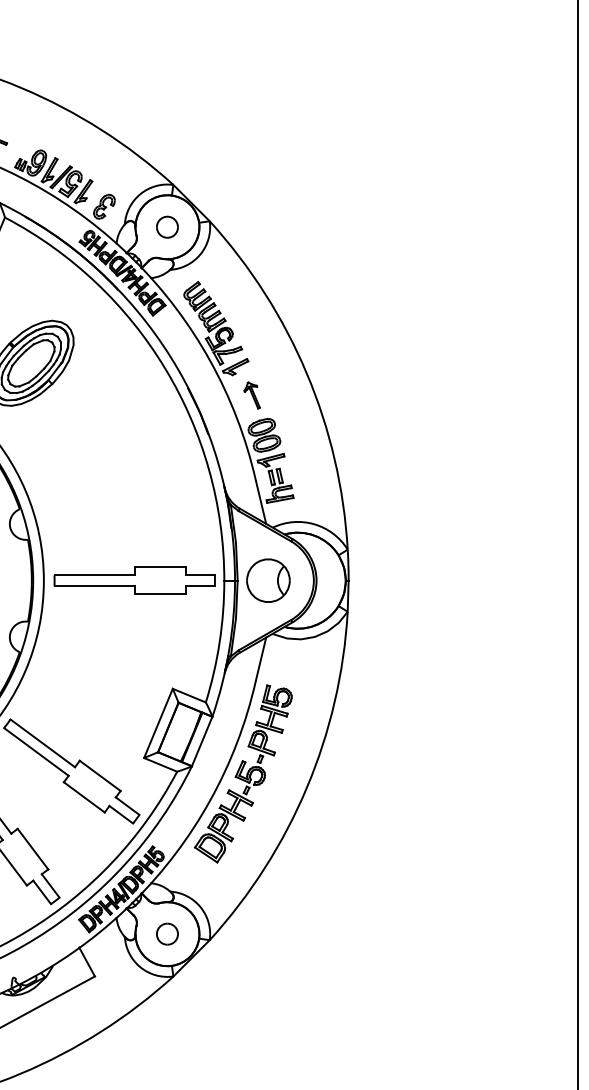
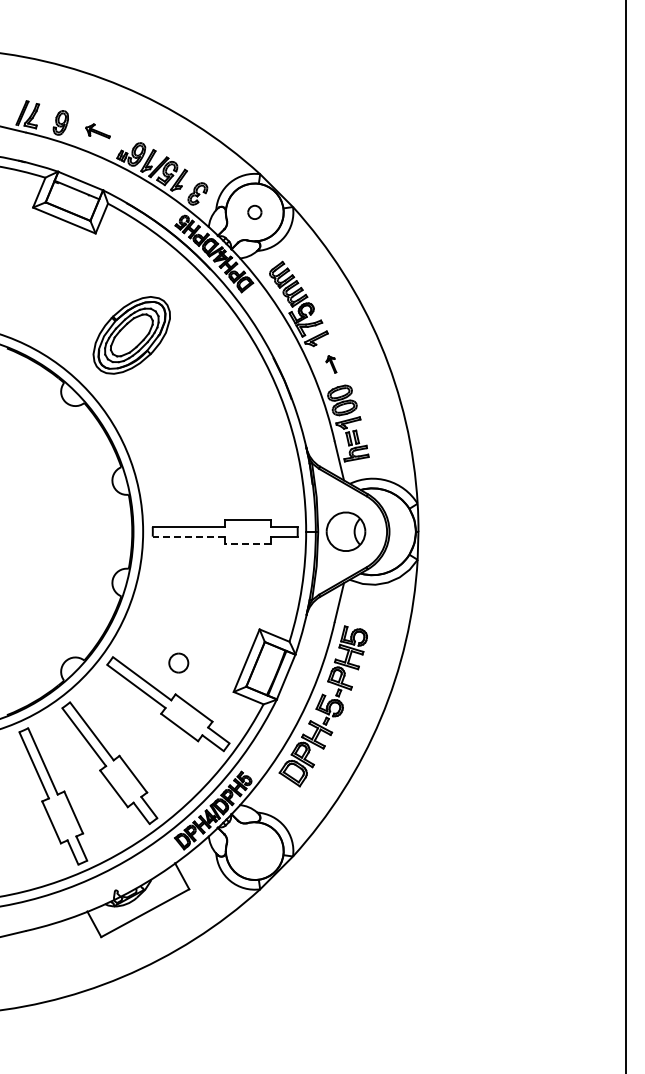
part: (167, 227) -> (254, 212), size x0.7
part: (252, 395) -> (331, 364), size x0.7
line: (94, 585) -> (188, 536), solid -> dashed
line: (160, 593) -> (248, 543), solid -> dashed
part: (167, 933) -> (178, 662), moved

